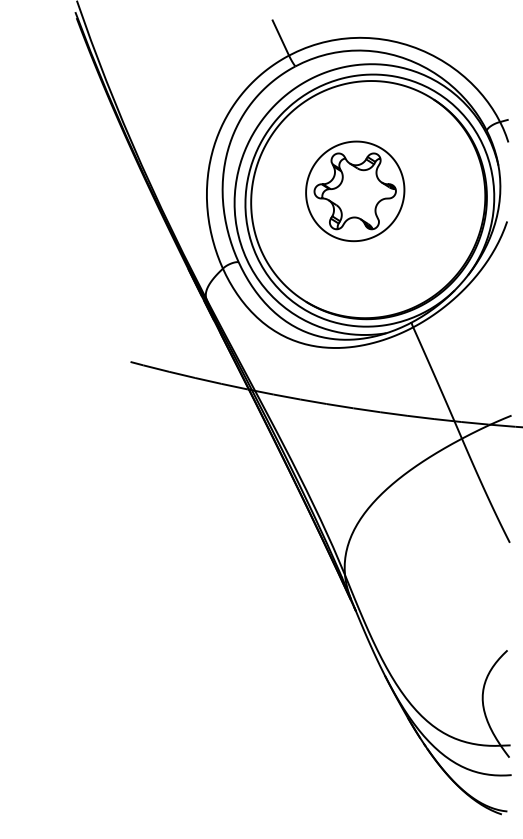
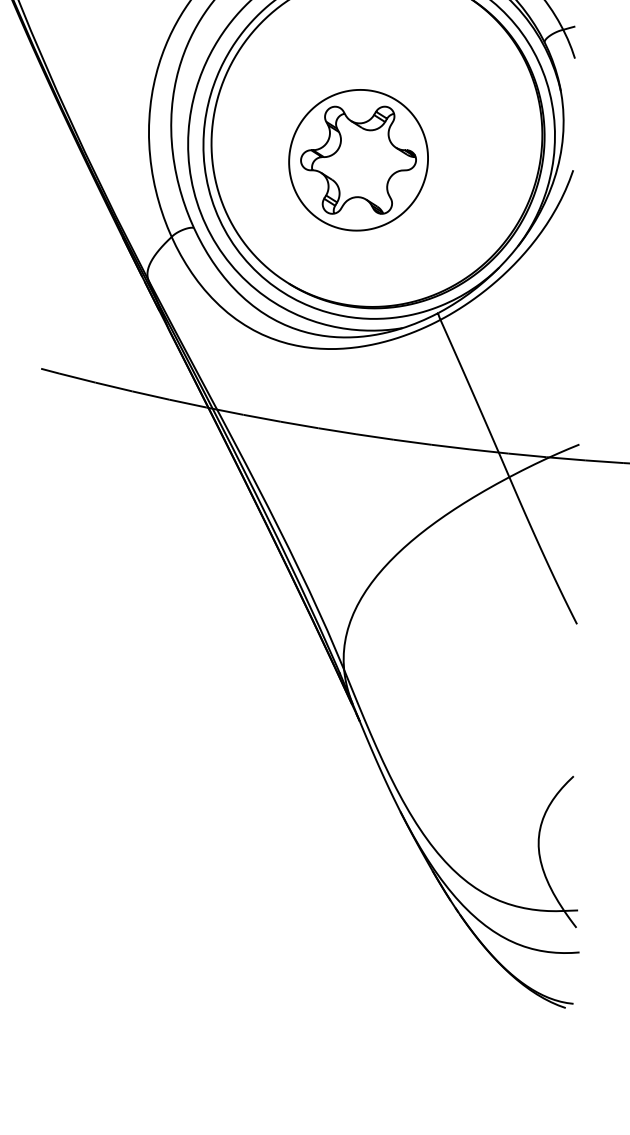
part: (355, 191) -> (358, 160), moved

